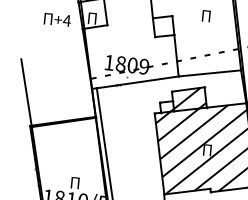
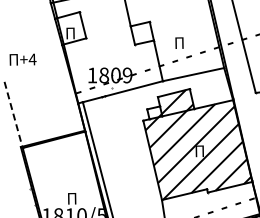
text: (206, 15) -> (179, 42), moved
text: (56, 19) -> (22, 59), moved
line: (26, 93) -> (13, 115), solid -> dashed

